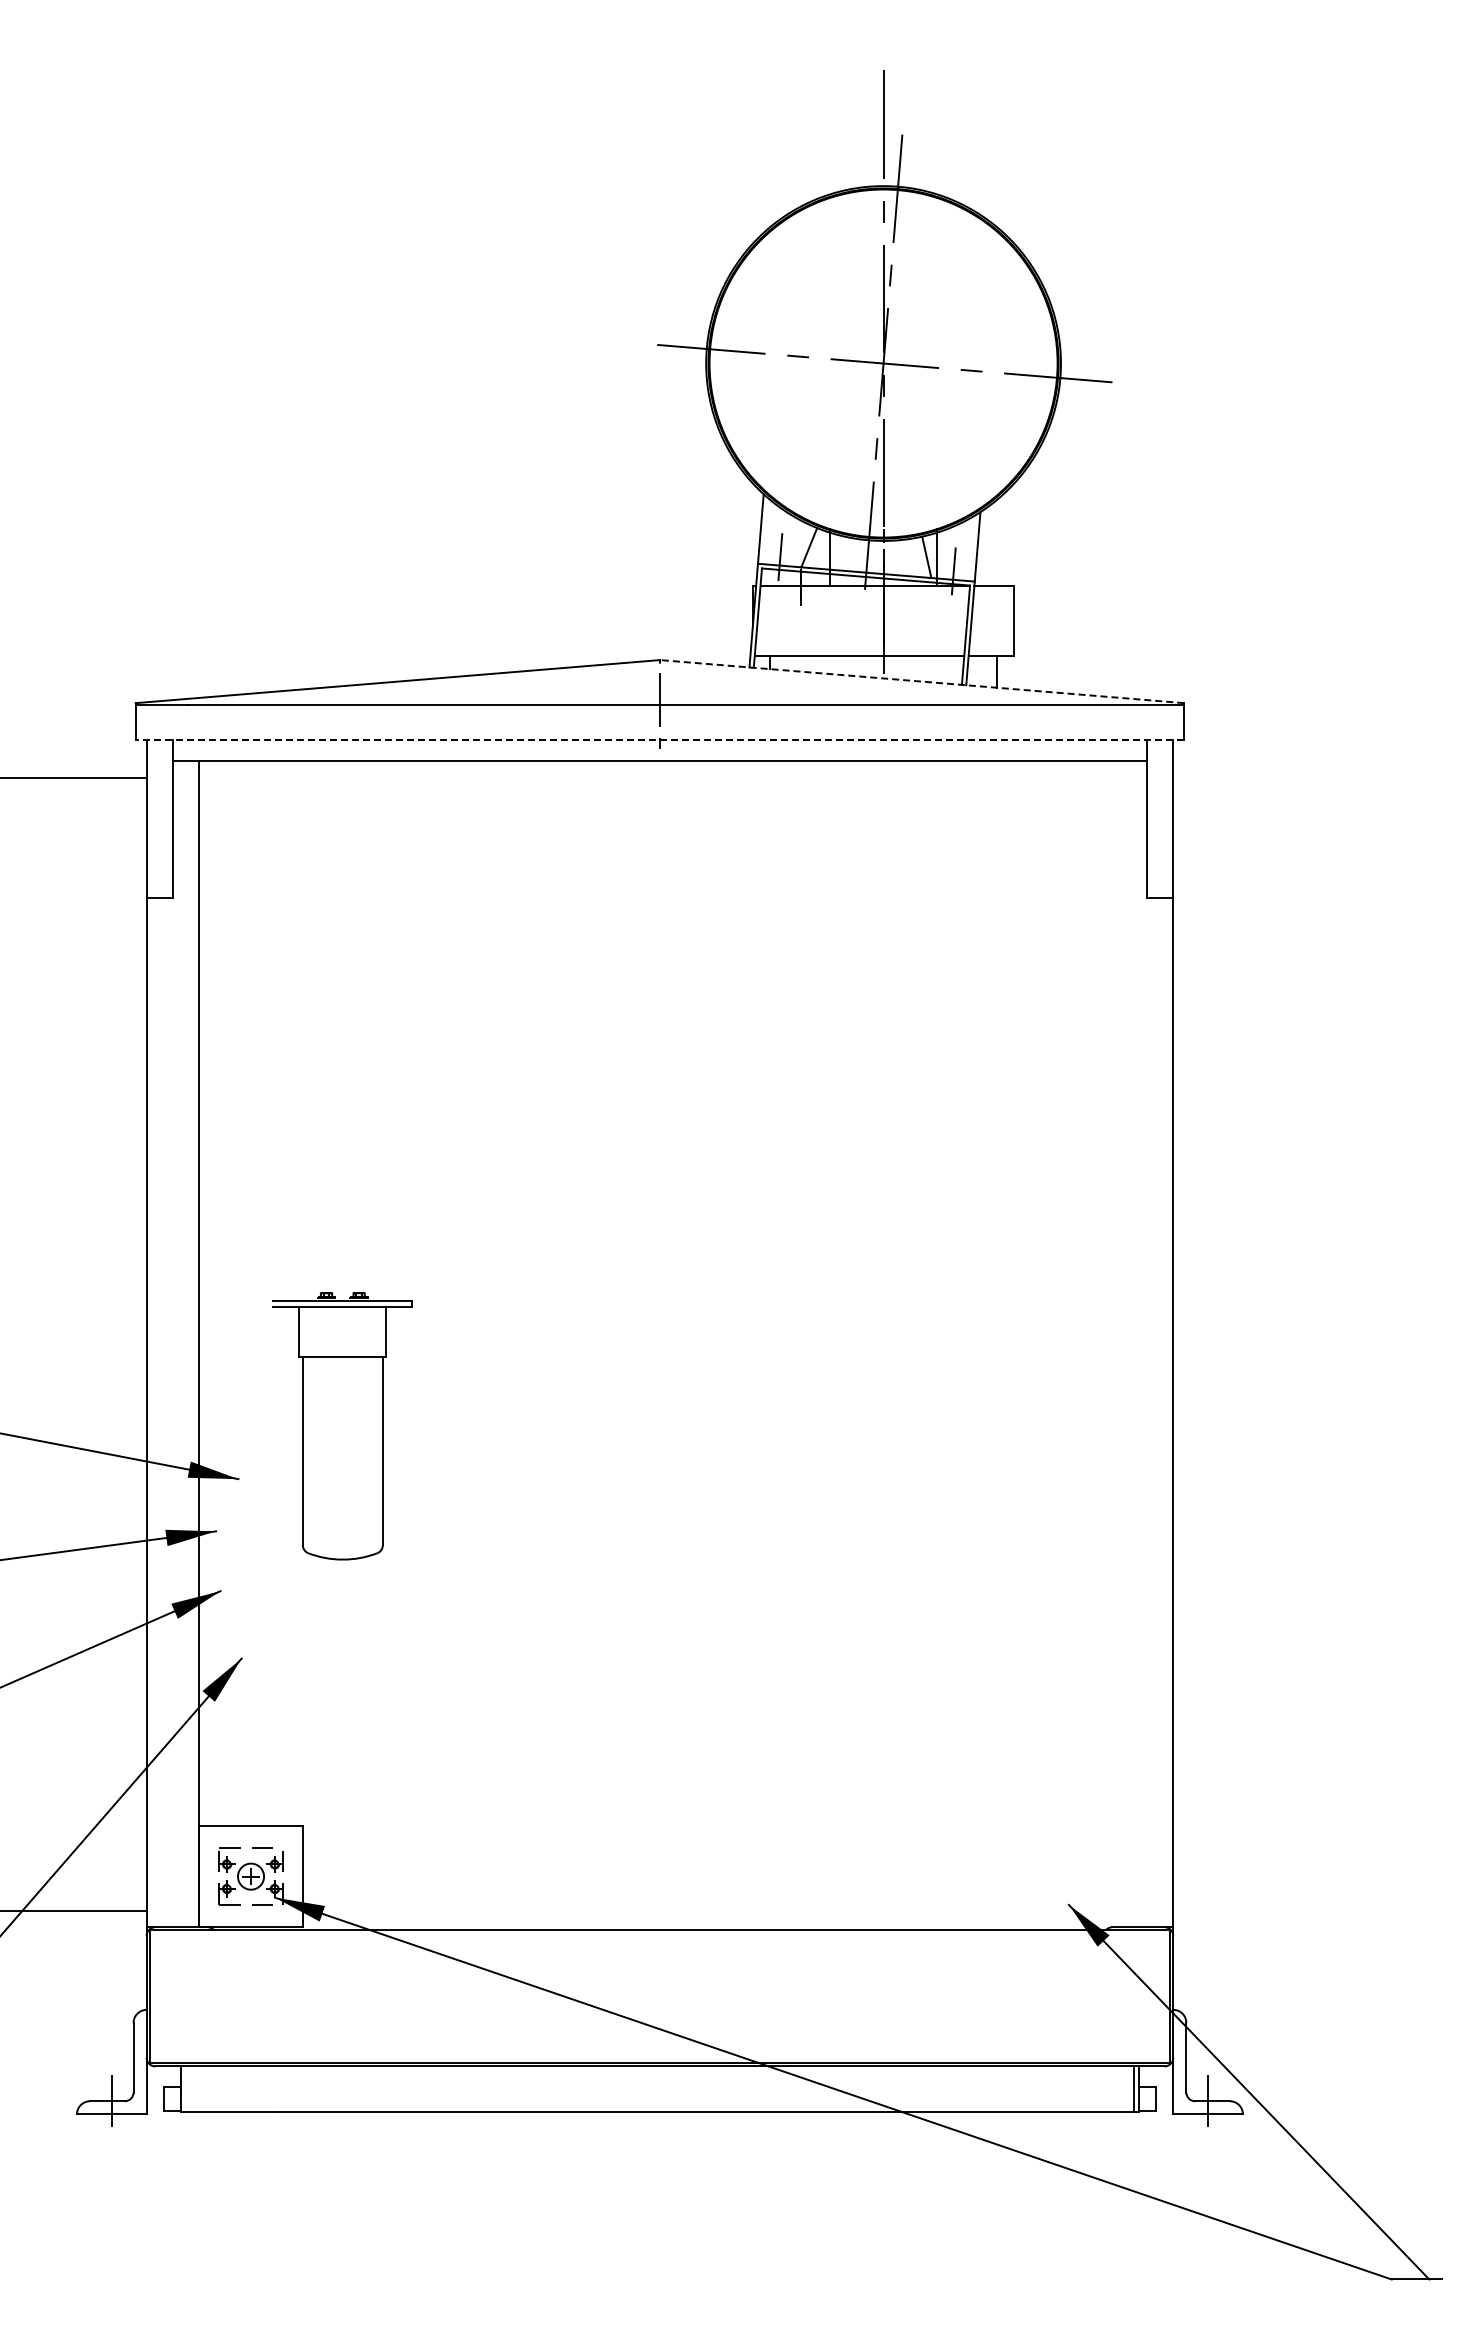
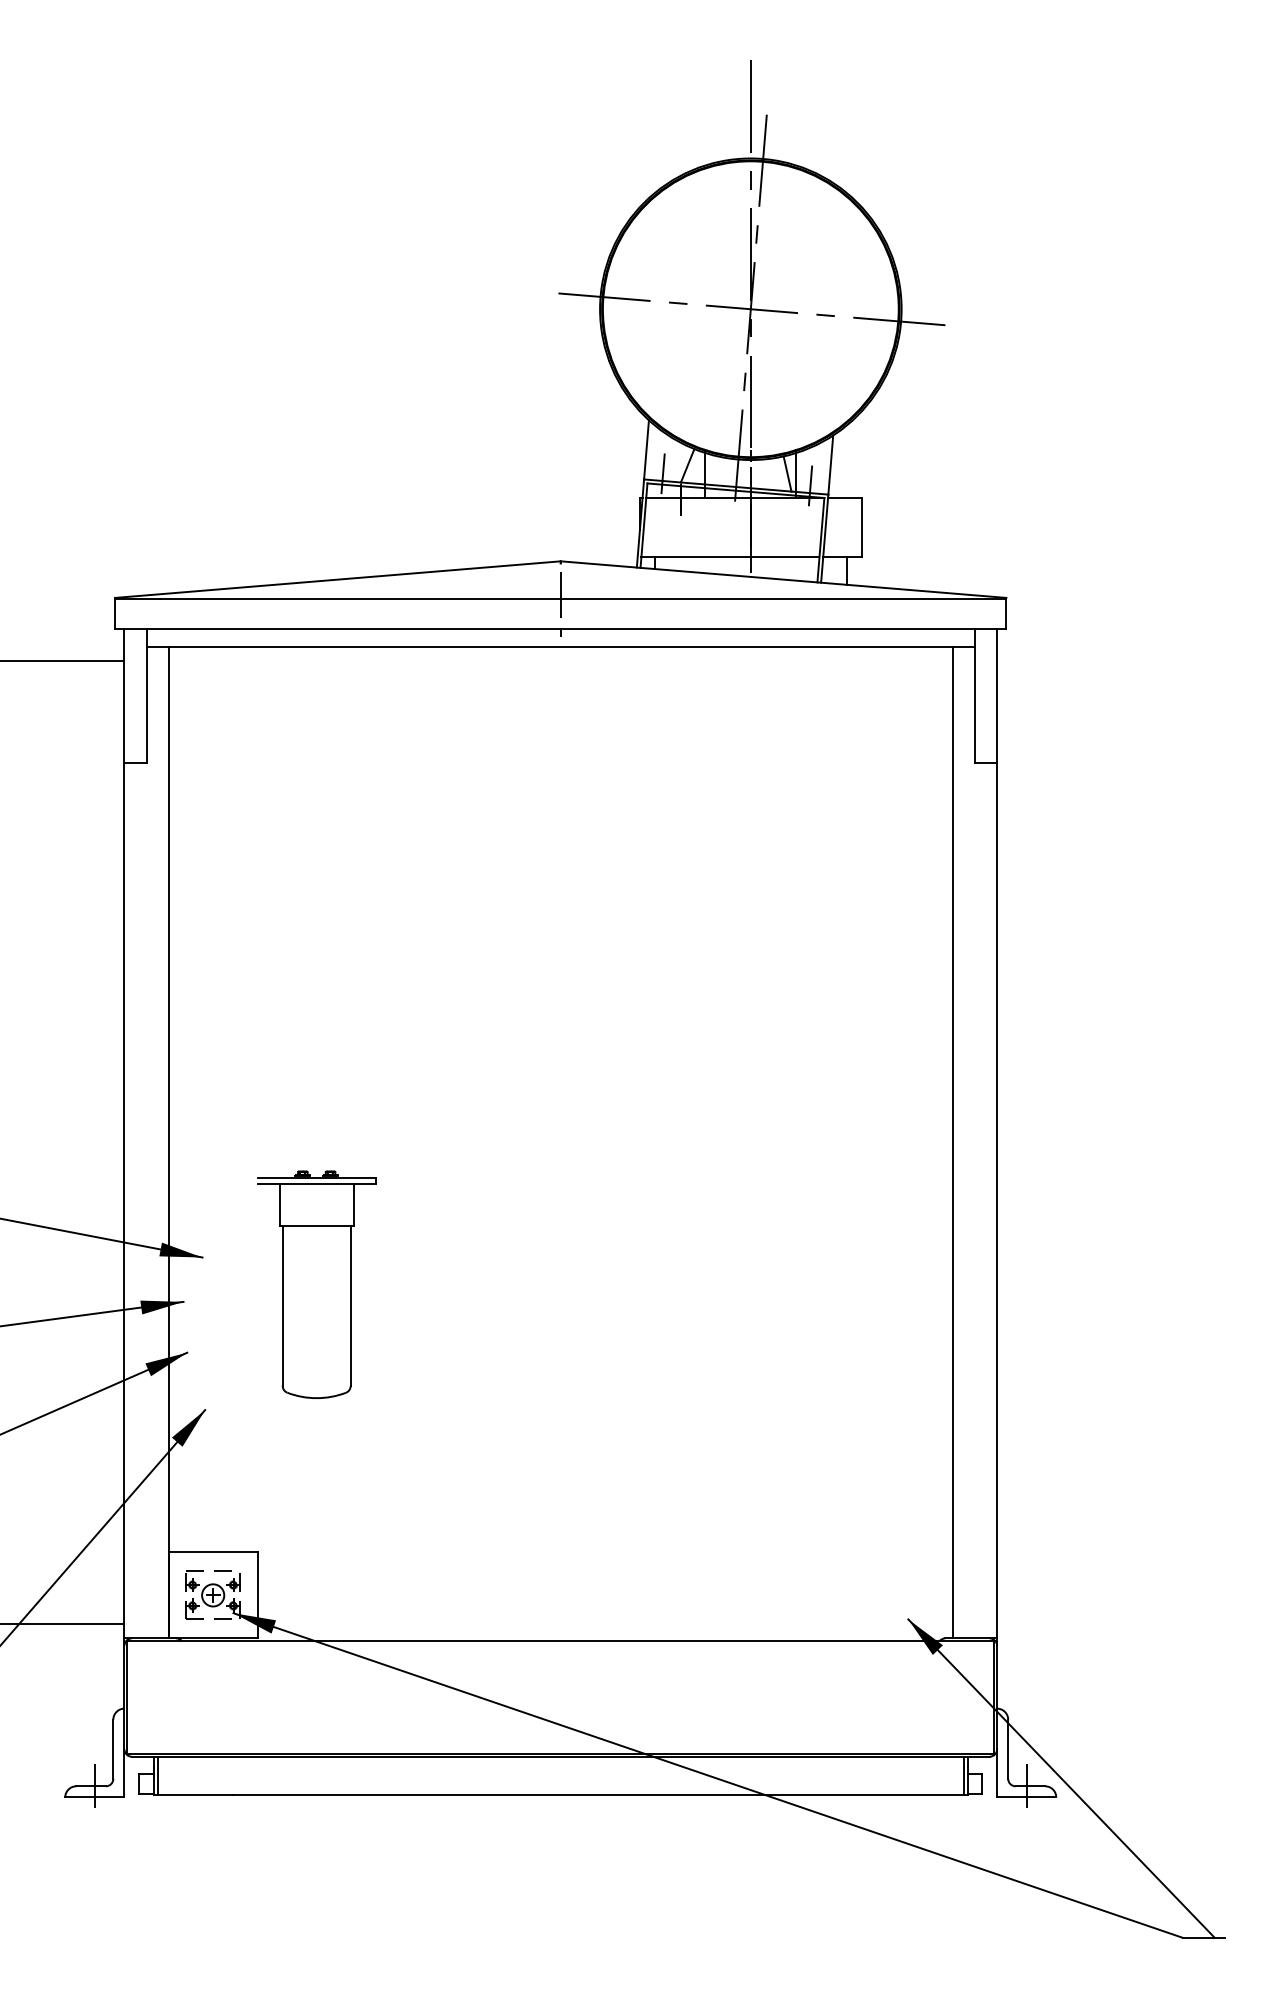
line: (922, 681) -> (783, 579), dashed -> solid
line: (659, 739) -> (560, 628), dashed -> solid
line: (1121, 1344) -> (953, 1143), added
part: (342, 1426) -> (316, 1285), moved
line: (185, 2088) -> (157, 1775), added

